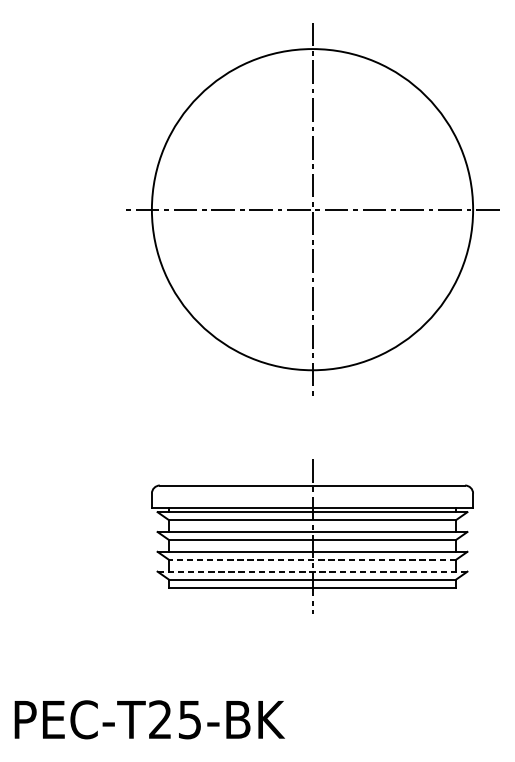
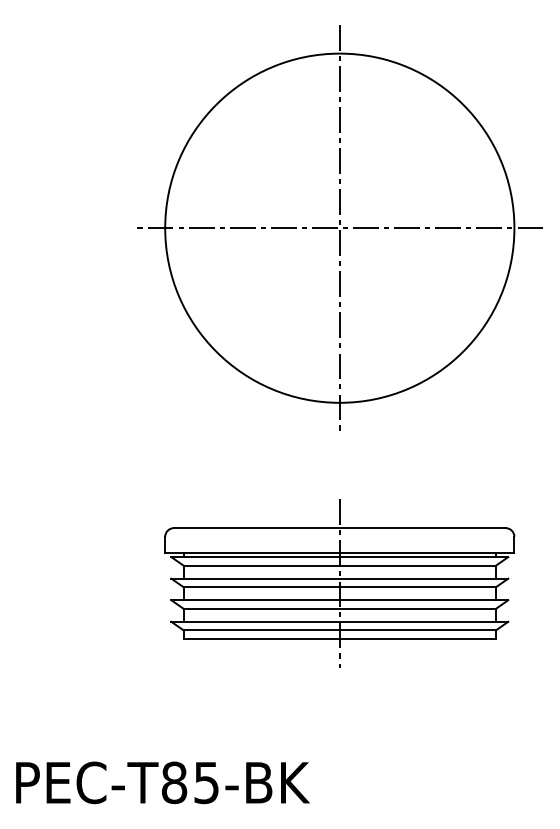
line: (312, 559) -> (339, 608), dashed -> solid
line: (312, 571) -> (339, 621), dashed -> solid
text: (160, 719) -> (174, 782), PEC-T25-BK -> PEC-T85-BK

